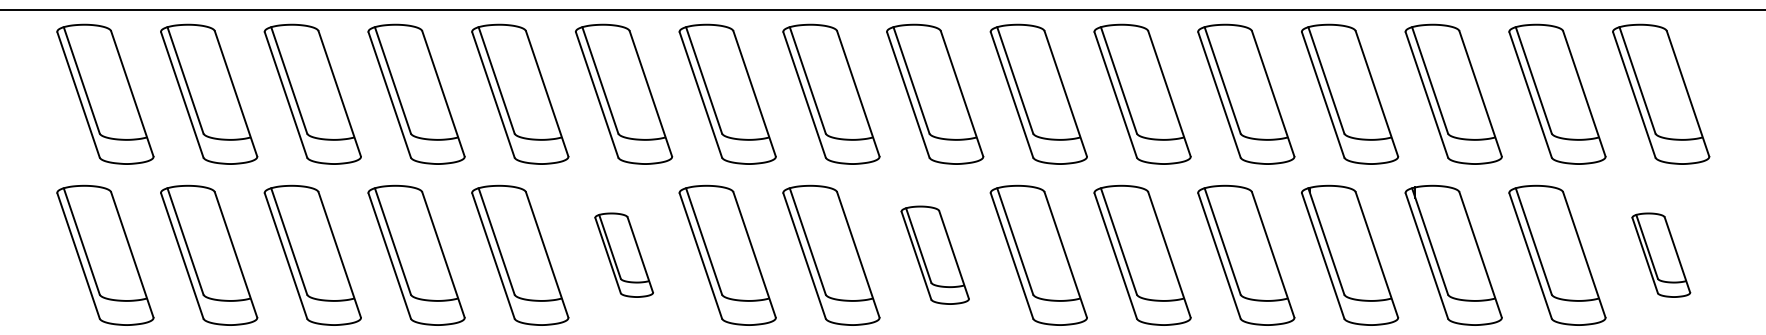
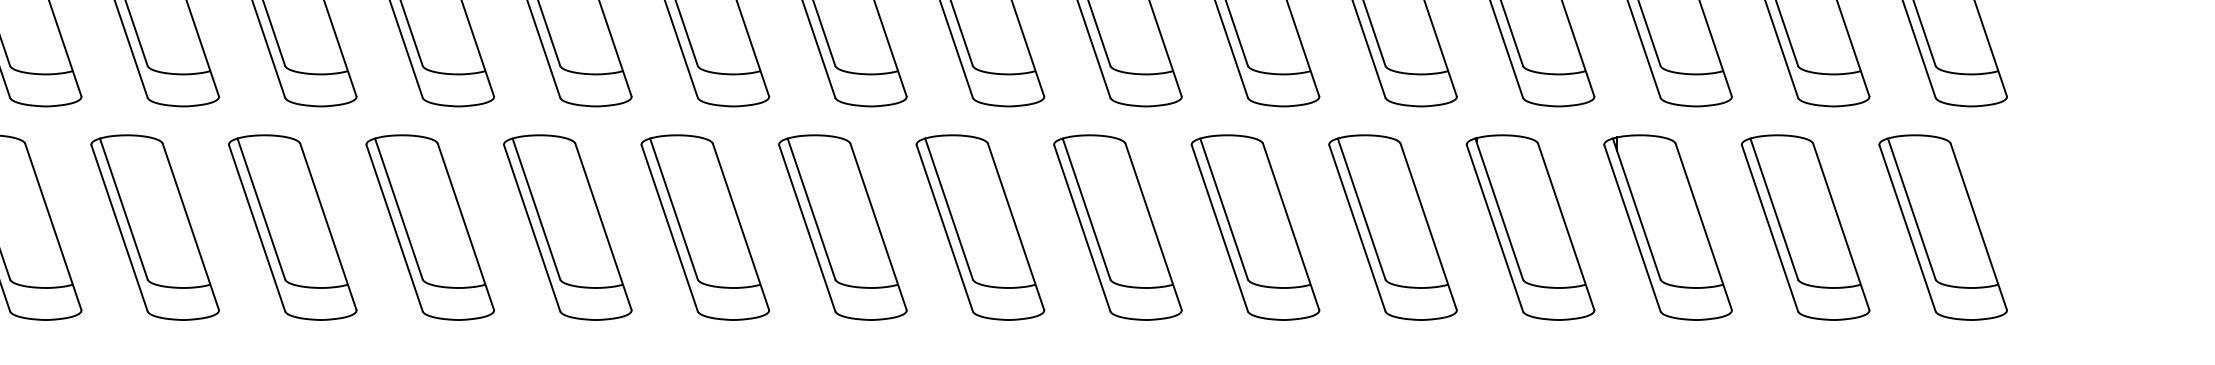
part: (624, 254) -> (568, 226), size x1.67
part: (935, 254) -> (980, 226), size x1.43
part: (1661, 254) -> (1943, 226), size x1.67

